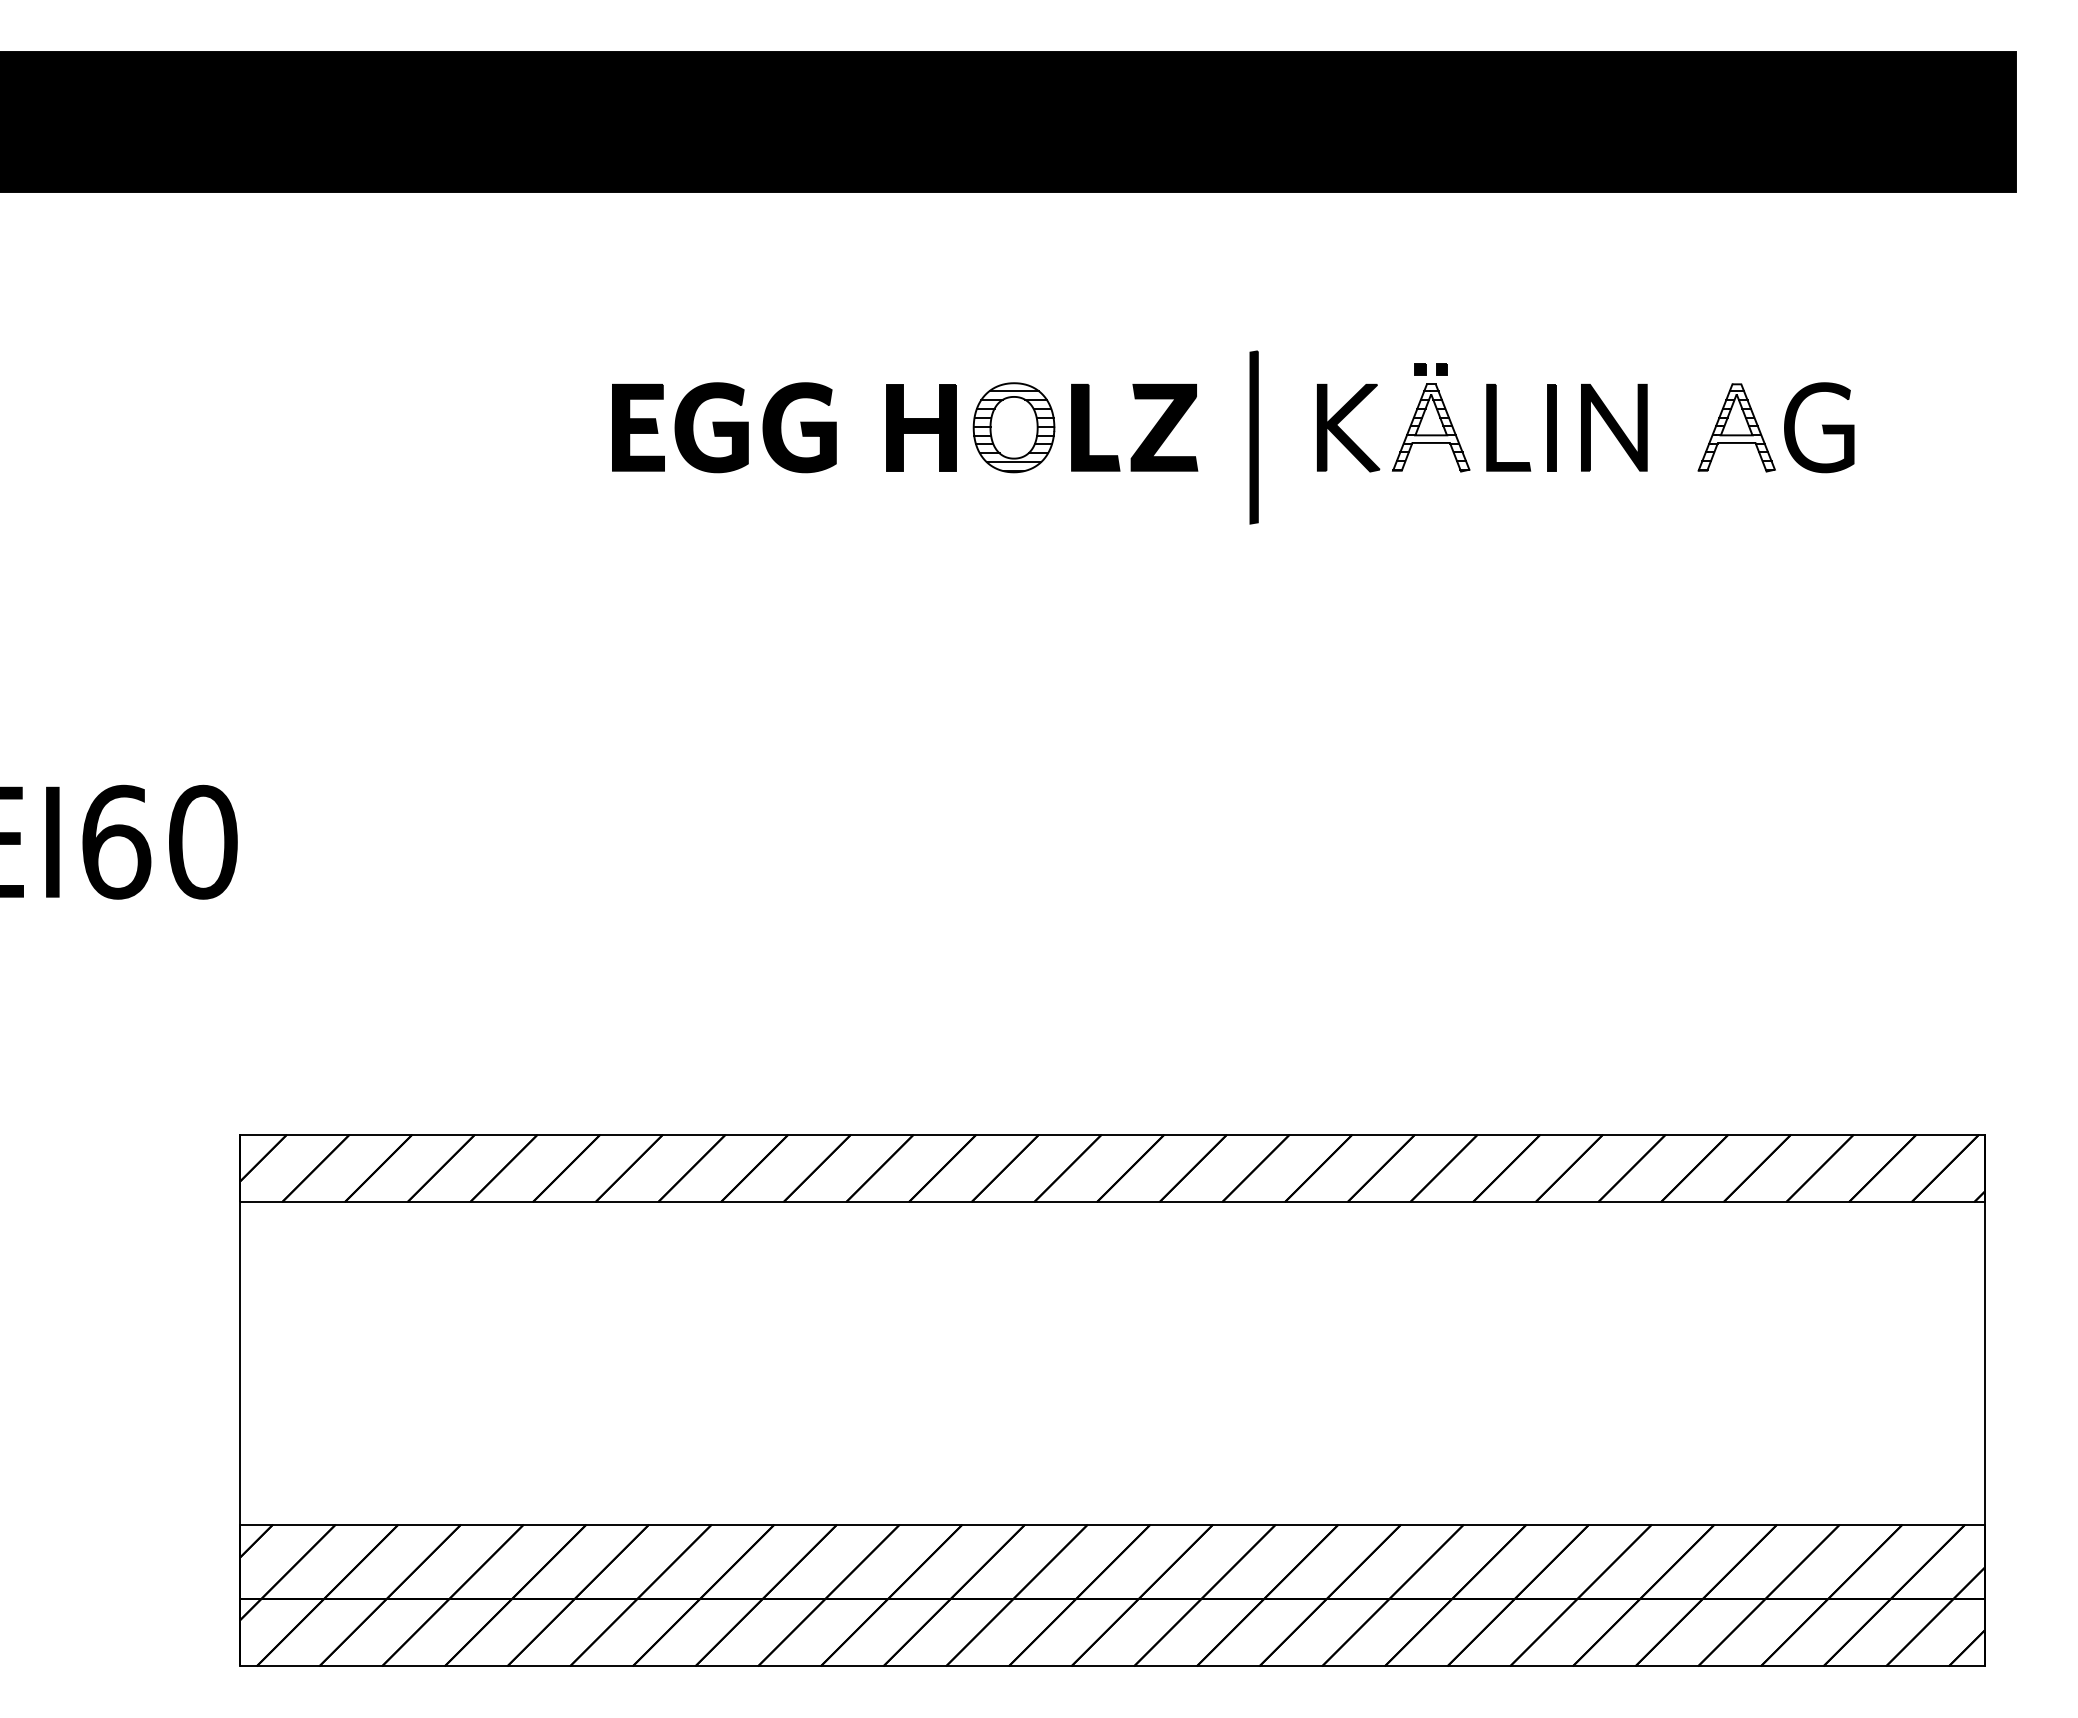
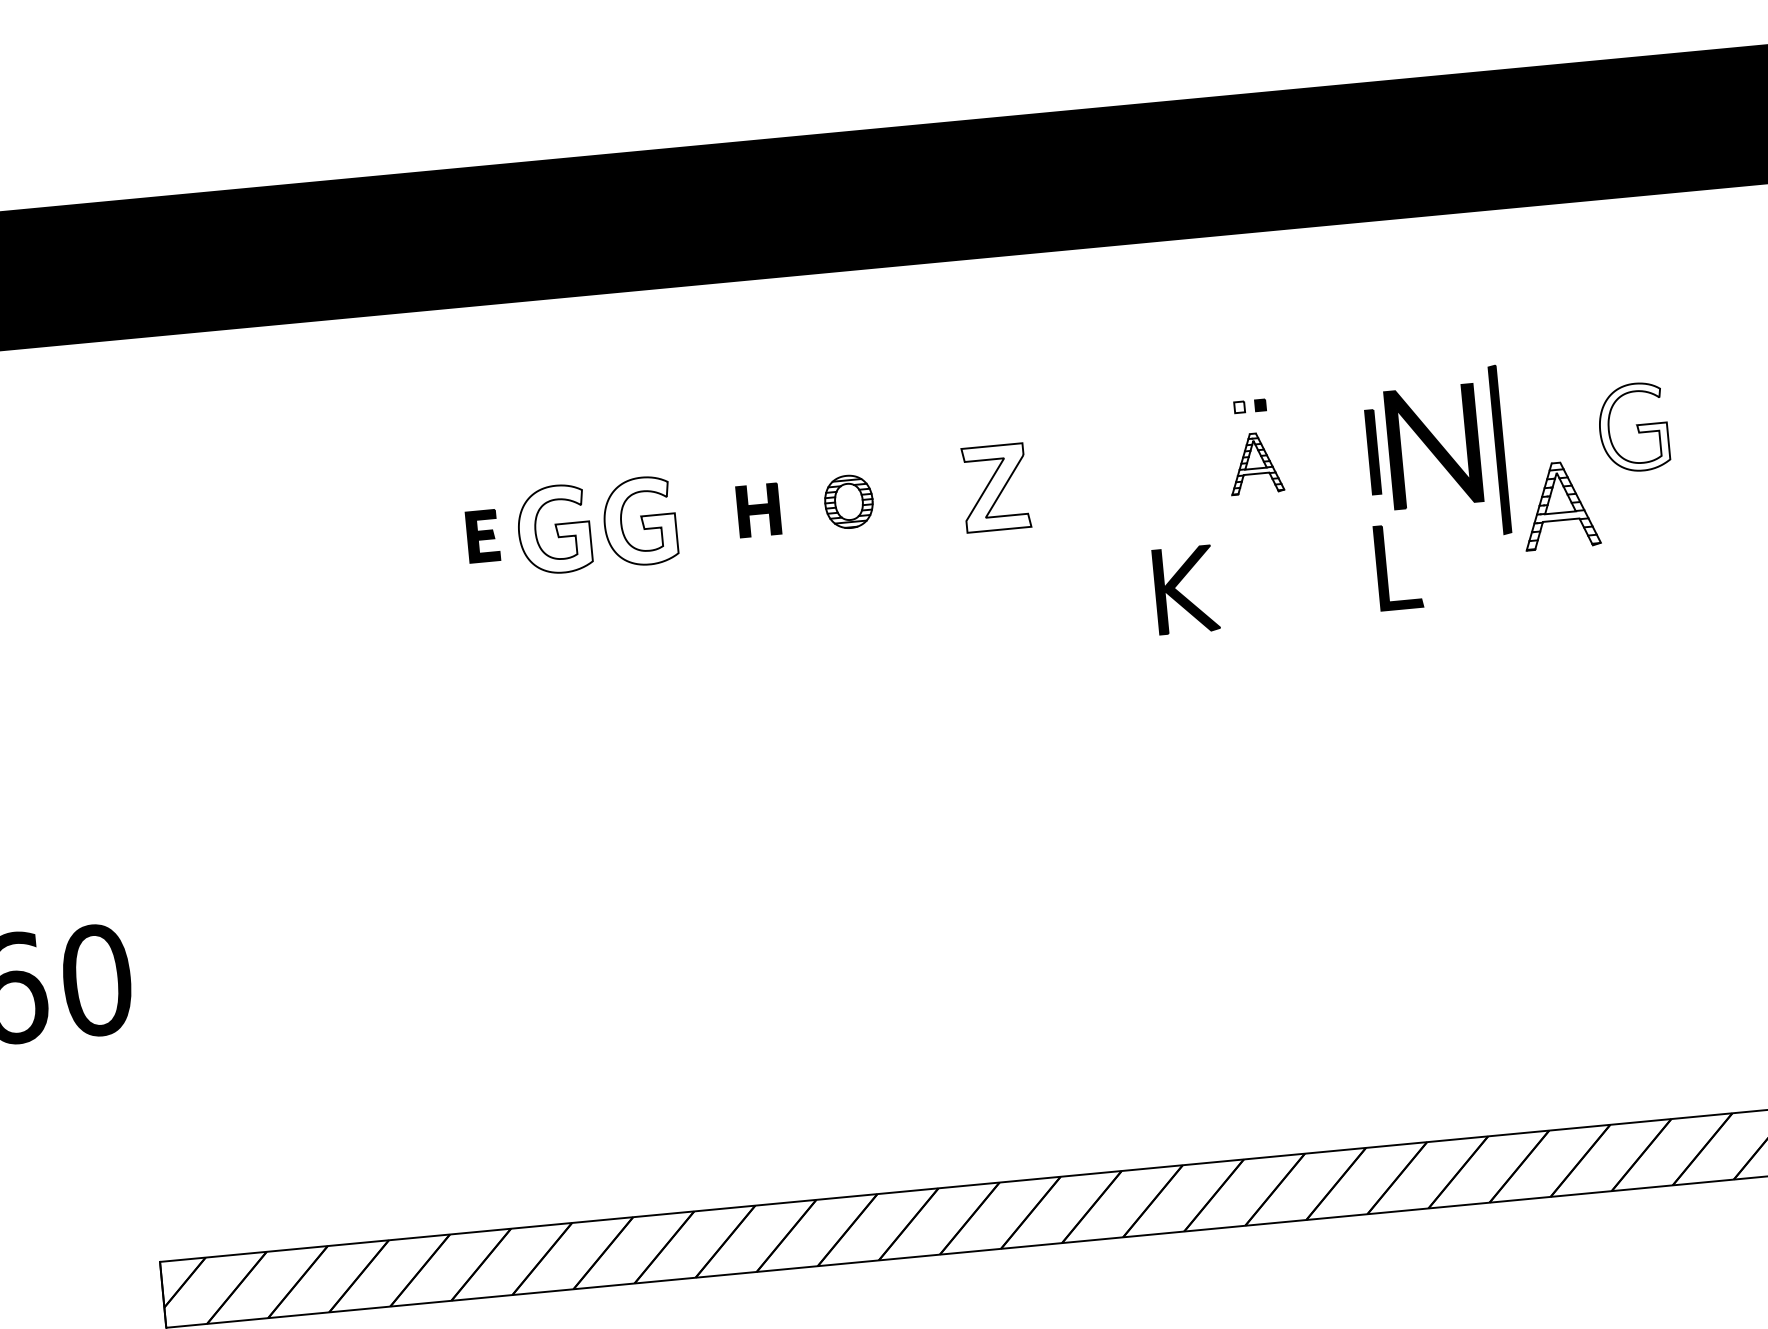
fill: (1420, 368) -> (1239, 406), removed
part: (638, 427) -> (482, 536), size x0.6
fill: (711, 427) -> (554, 529), removed
fill: (799, 427) -> (639, 521), removed
part: (921, 427) -> (758, 510), size x0.6
part: (1013, 427) -> (848, 501), size x0.6
part: (1095, 427) -> (928, 494), removed
fill: (1164, 427) -> (995, 487), removed
part: (1431, 427) -> (1255, 463), size x0.7
part: (1496, 427) -> (1386, 567), moved
part: (1614, 427) -> (1434, 446), size x1.4
part: (1736, 427) -> (1559, 505), moved
fill: (1818, 427) -> (1632, 427), removed
part: (1343, 431) -> (1181, 594), moved
part: (1253, 437) -> (1499, 449), moved

